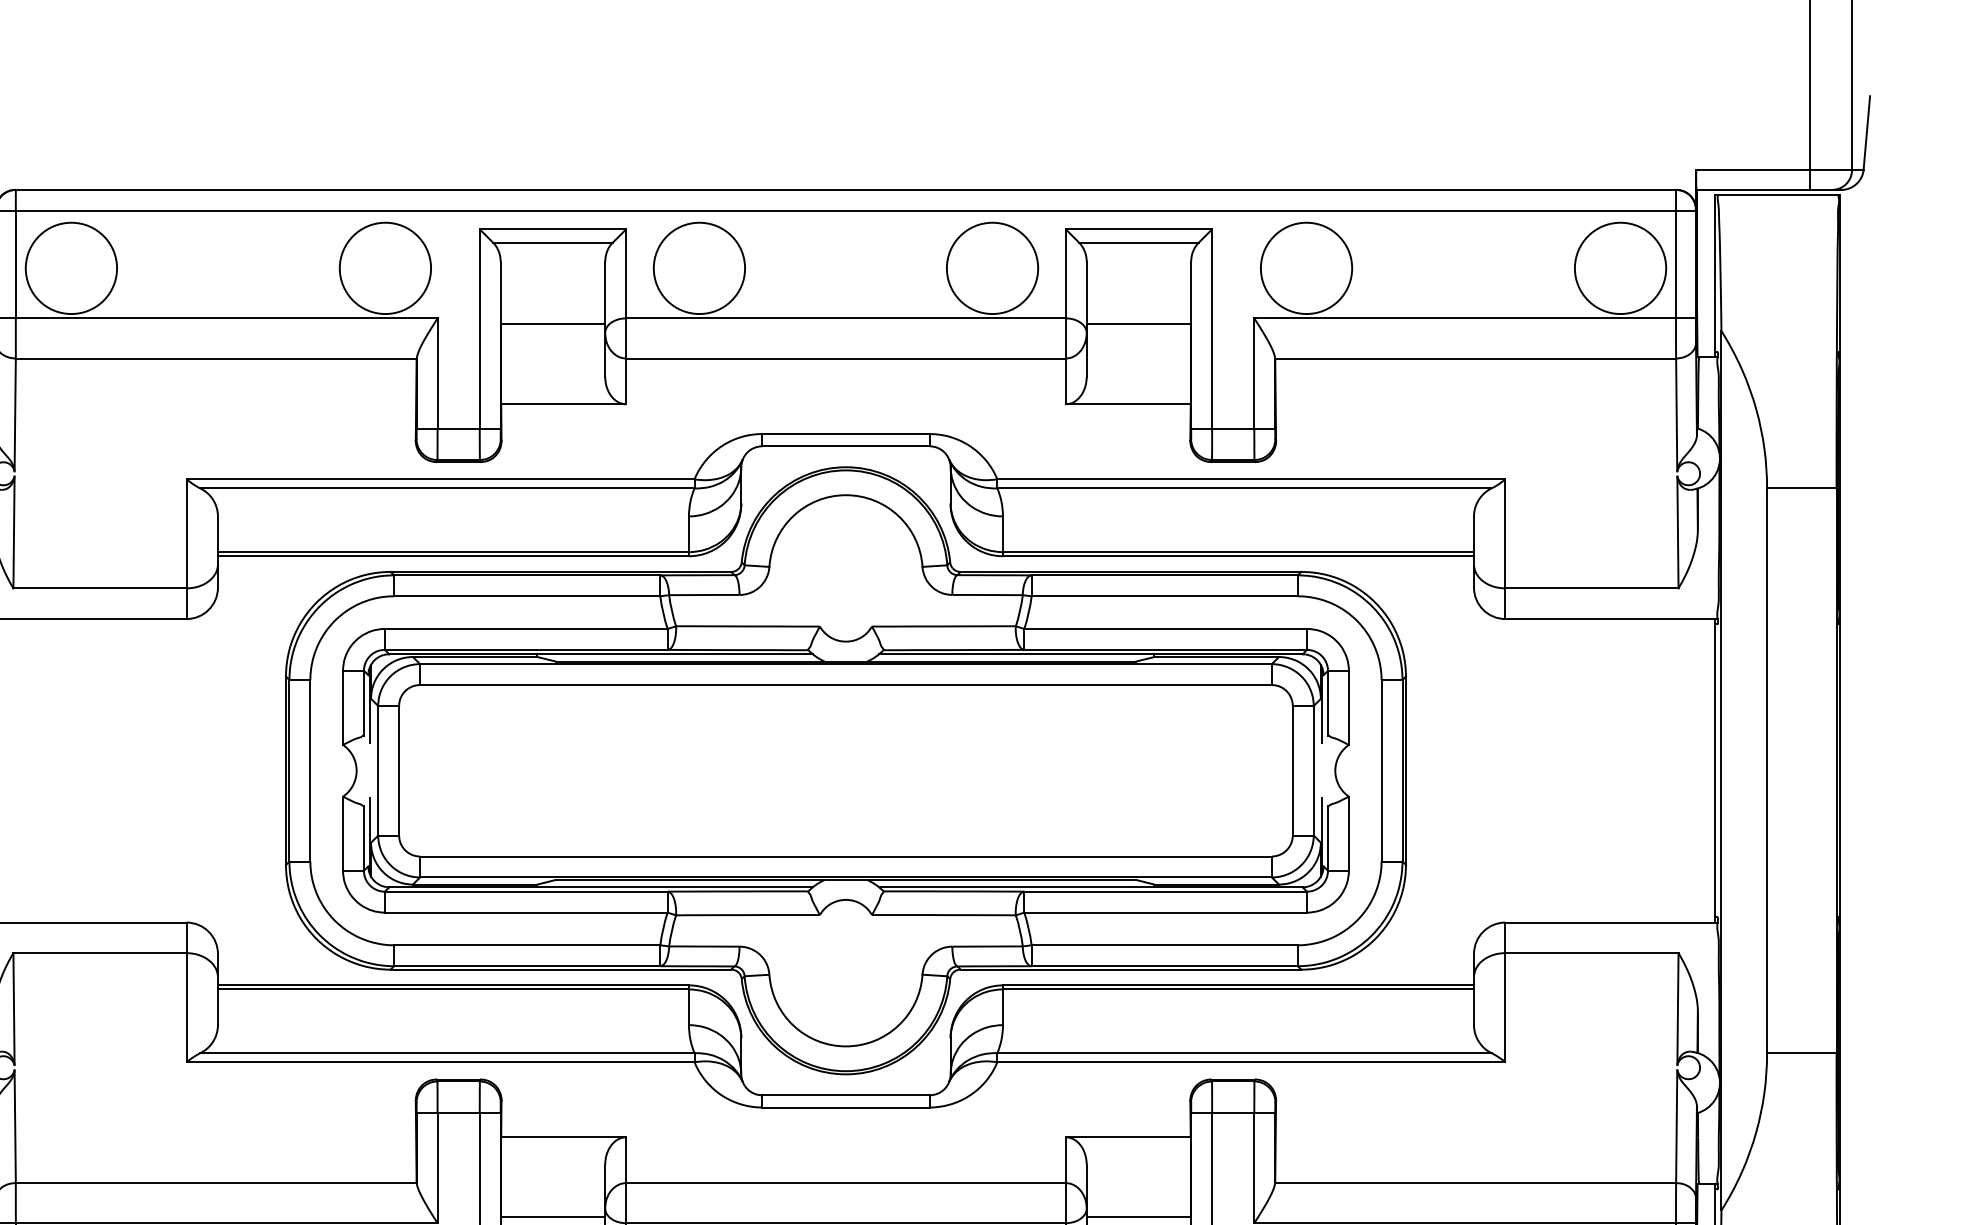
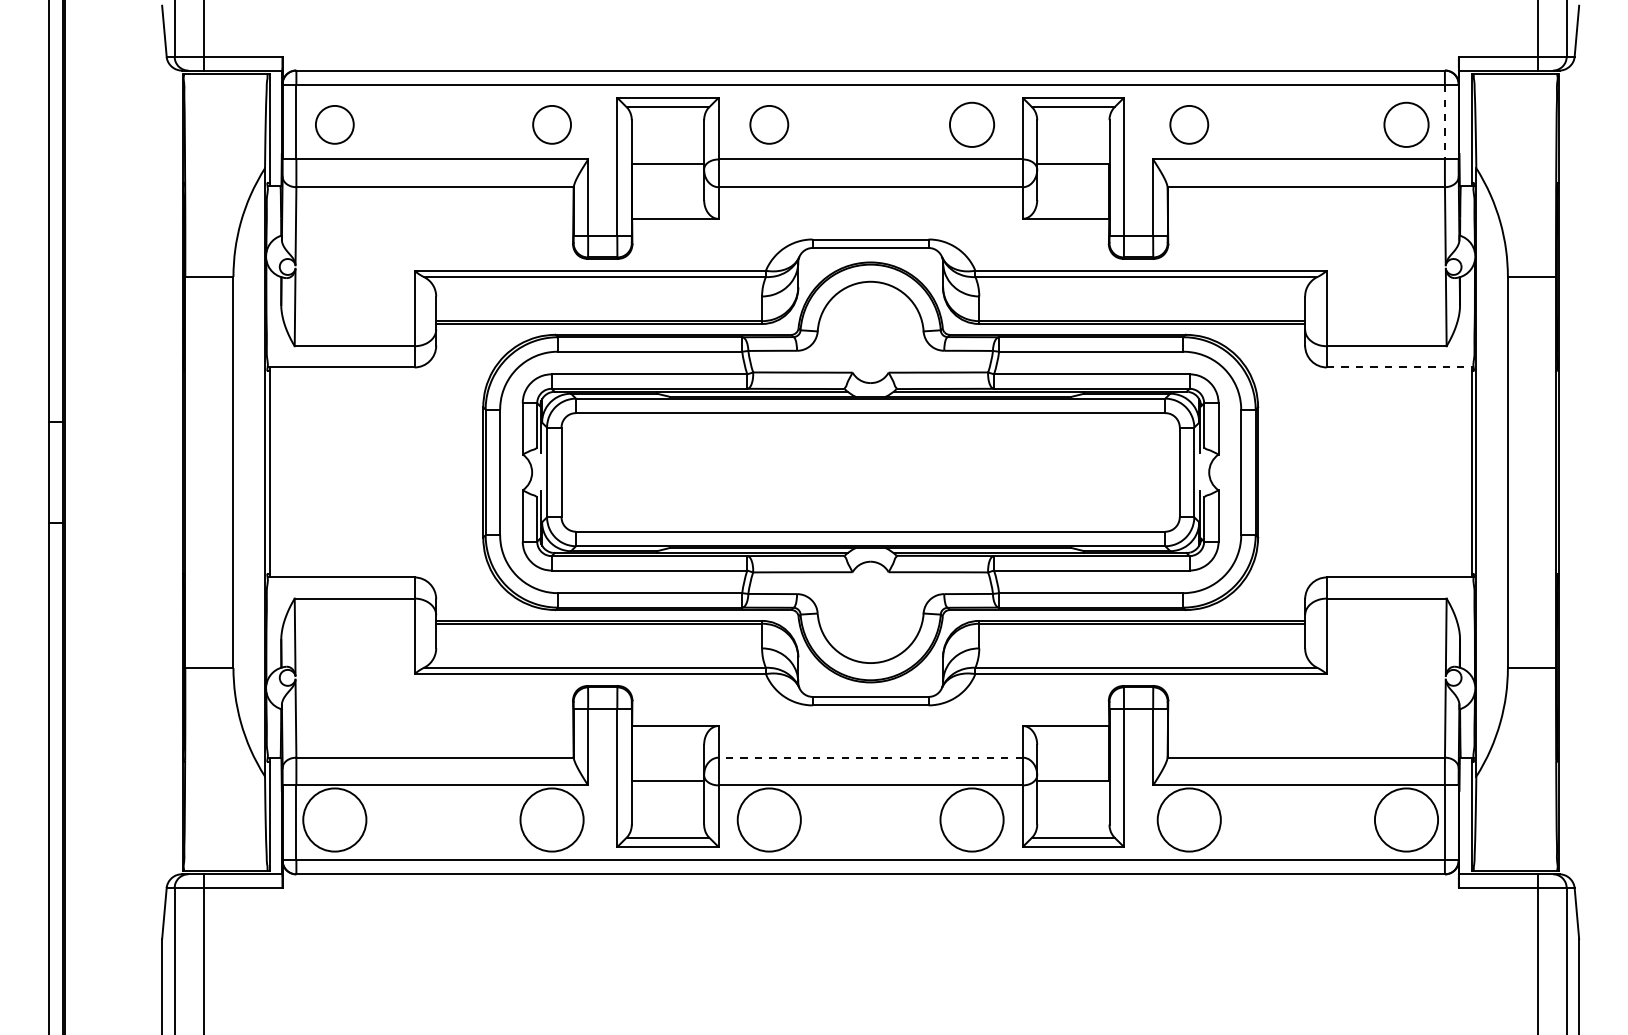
line: (1675, 264) -> (1444, 122), solid -> dashed
circle: (70, 267) -> (334, 124), size x0.6
circle: (384, 267) -> (551, 124), size x0.6
circle: (698, 267) -> (768, 124), size x0.6
circle: (991, 267) -> (971, 124), size x0.7
circle: (1305, 267) -> (1188, 124), size x0.6
circle: (1620, 267) -> (1406, 124), size x0.7
line: (1611, 619) -> (1400, 367), solid -> dashed
line: (845, 1182) -> (870, 757), solid -> dashed

